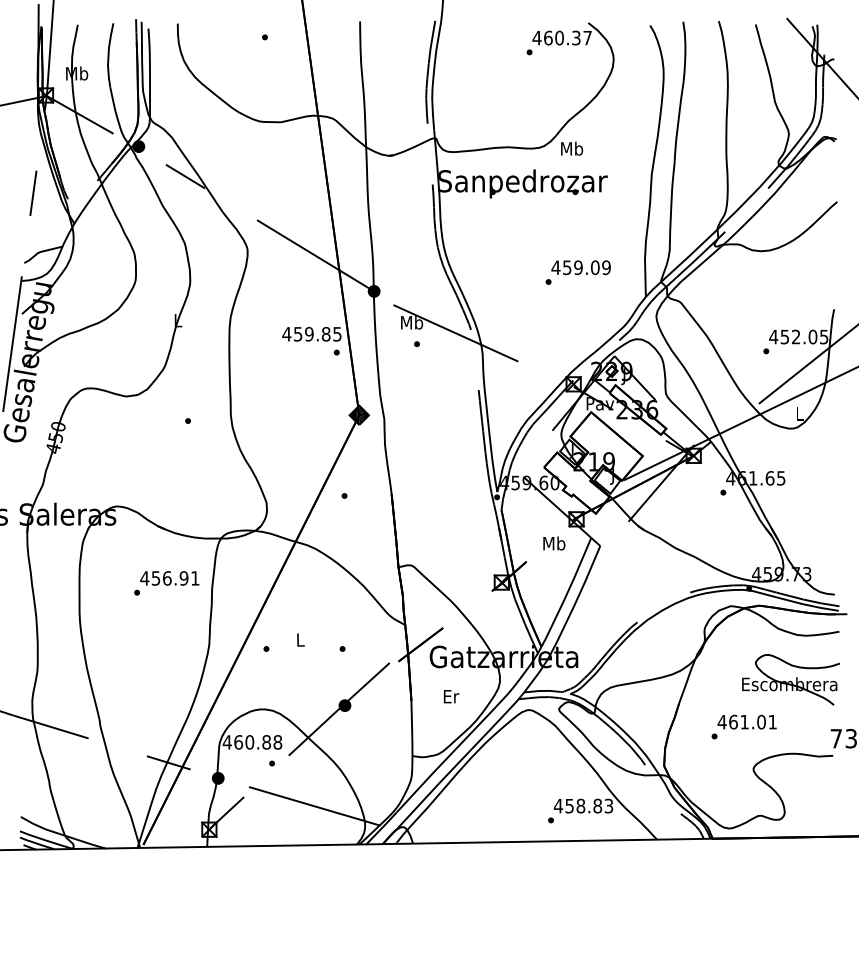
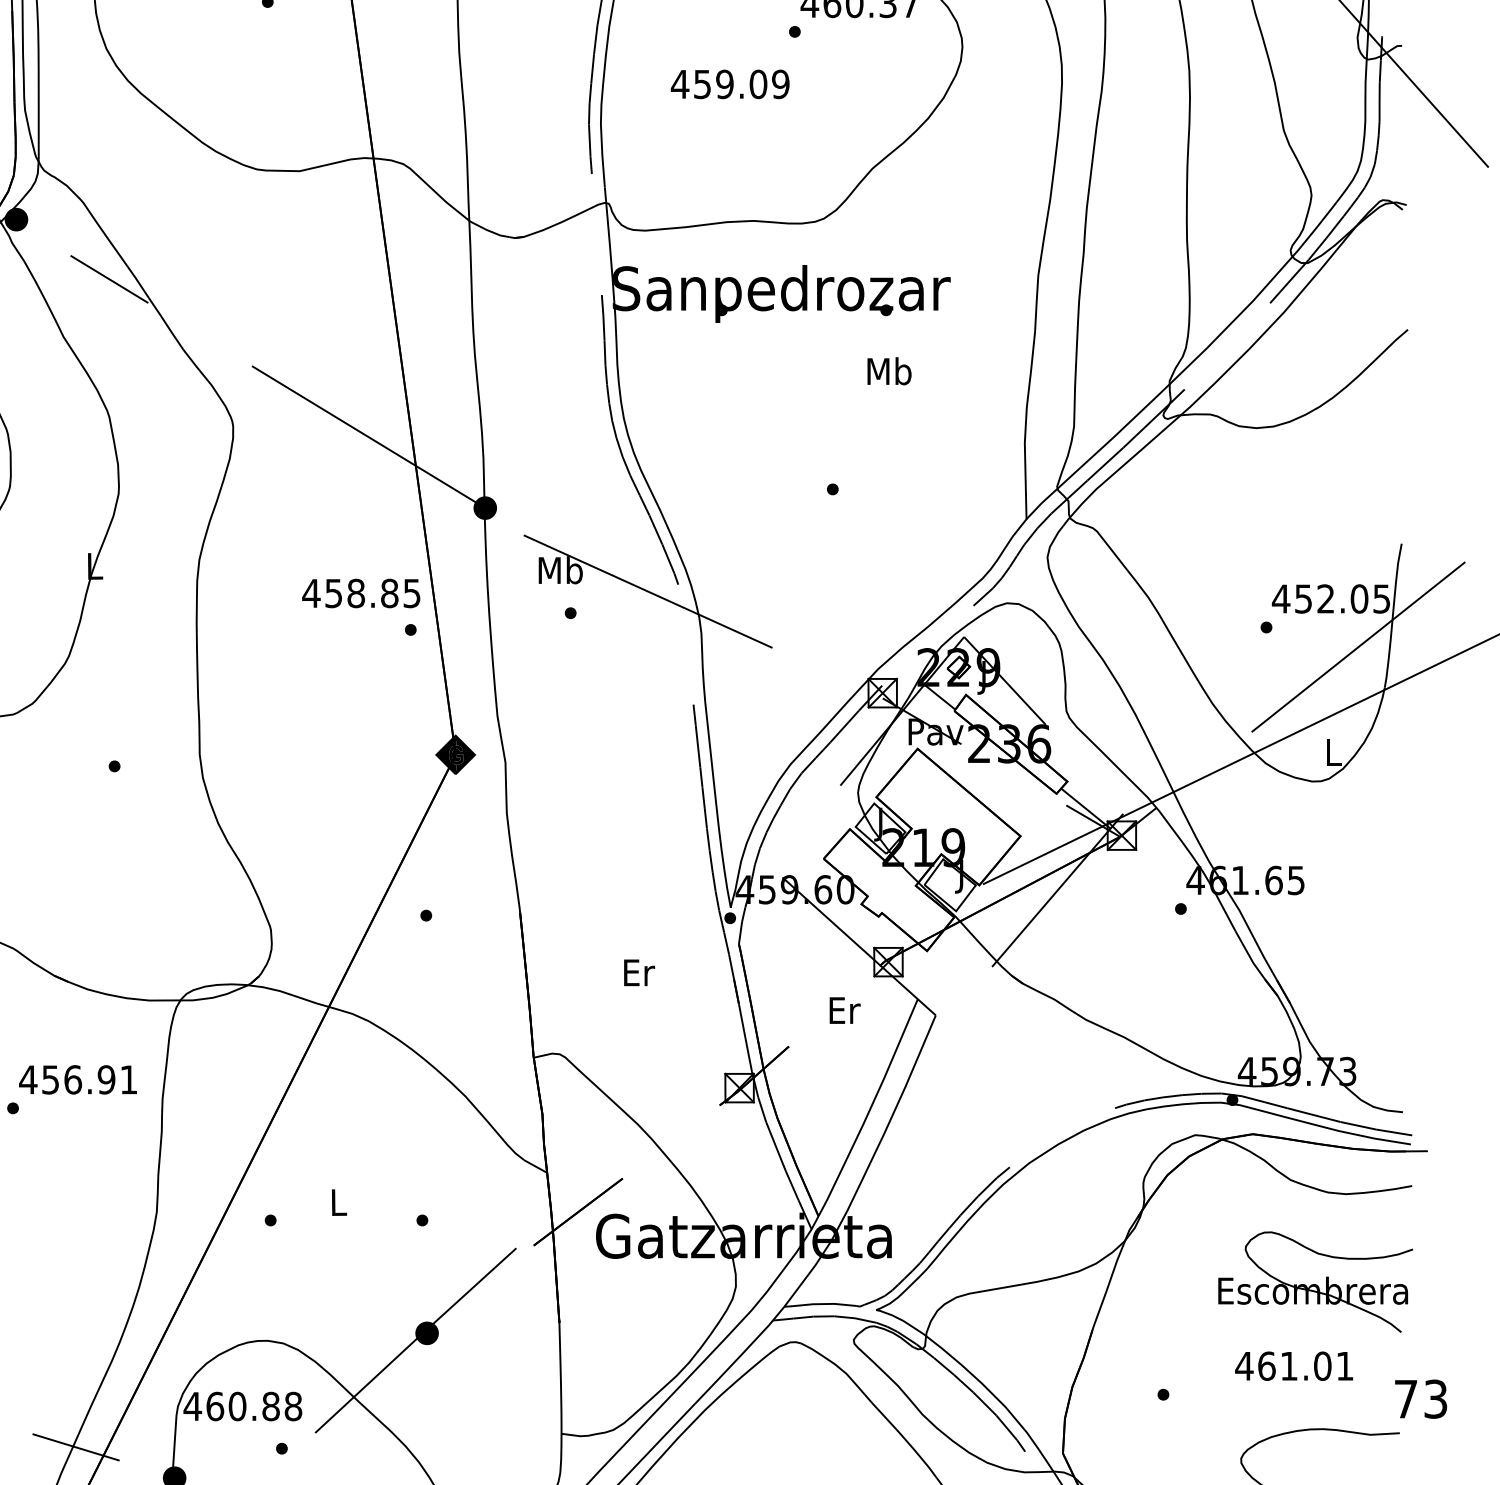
text: (572, 148) -> (890, 370), moved
text: (580, 267) -> (728, 83), moved
text: (309, 334) -> (356, 593), 459.85 -> 458.85
text: (554, 543) -> (844, 1010), Mb -> Er
text: (451, 696) -> (639, 972), moved
text: (746, 721) -> (1292, 1364), moved

